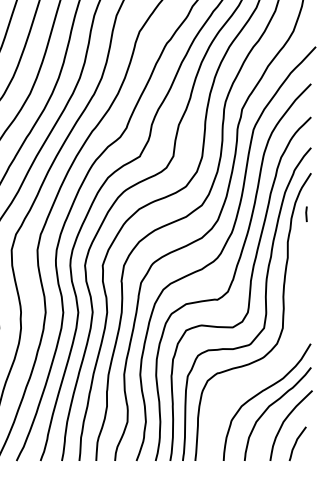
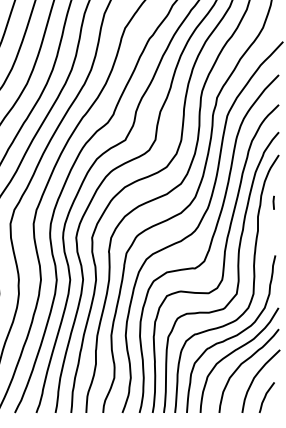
line: (306, 213) -> (273, 202), moved
curve: (260, 374) -> (233, 335), added

